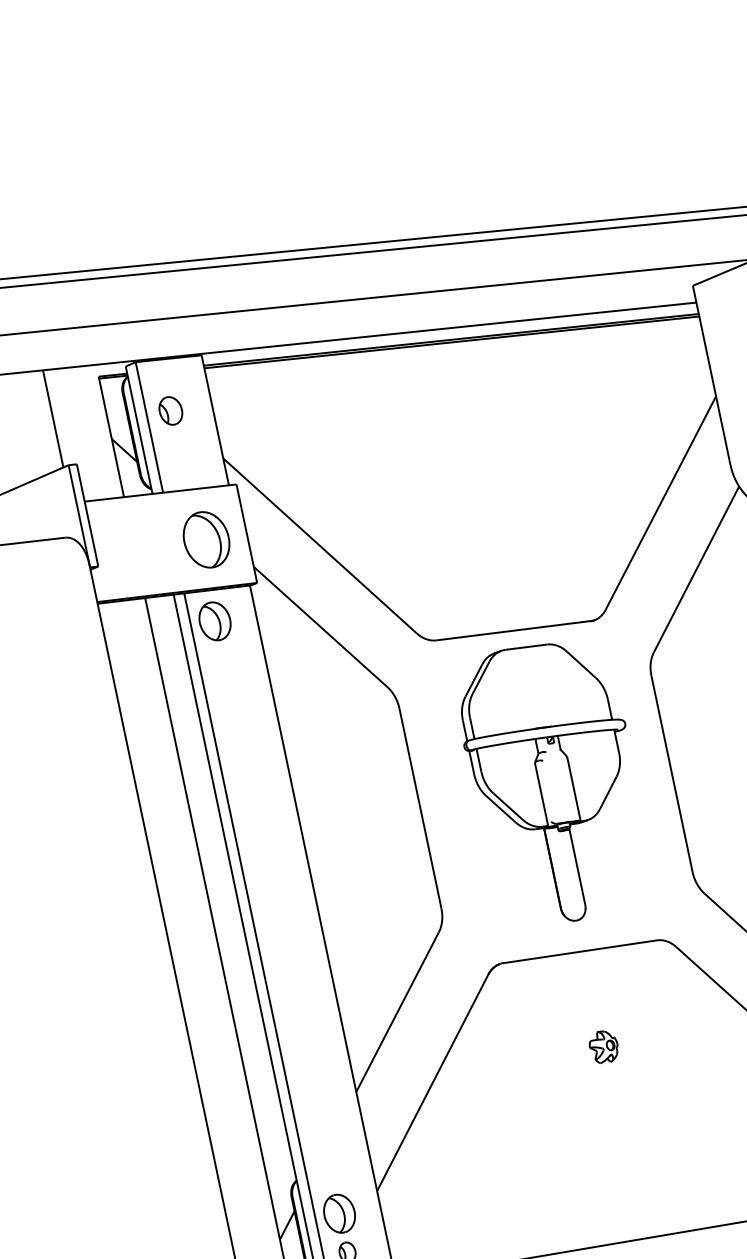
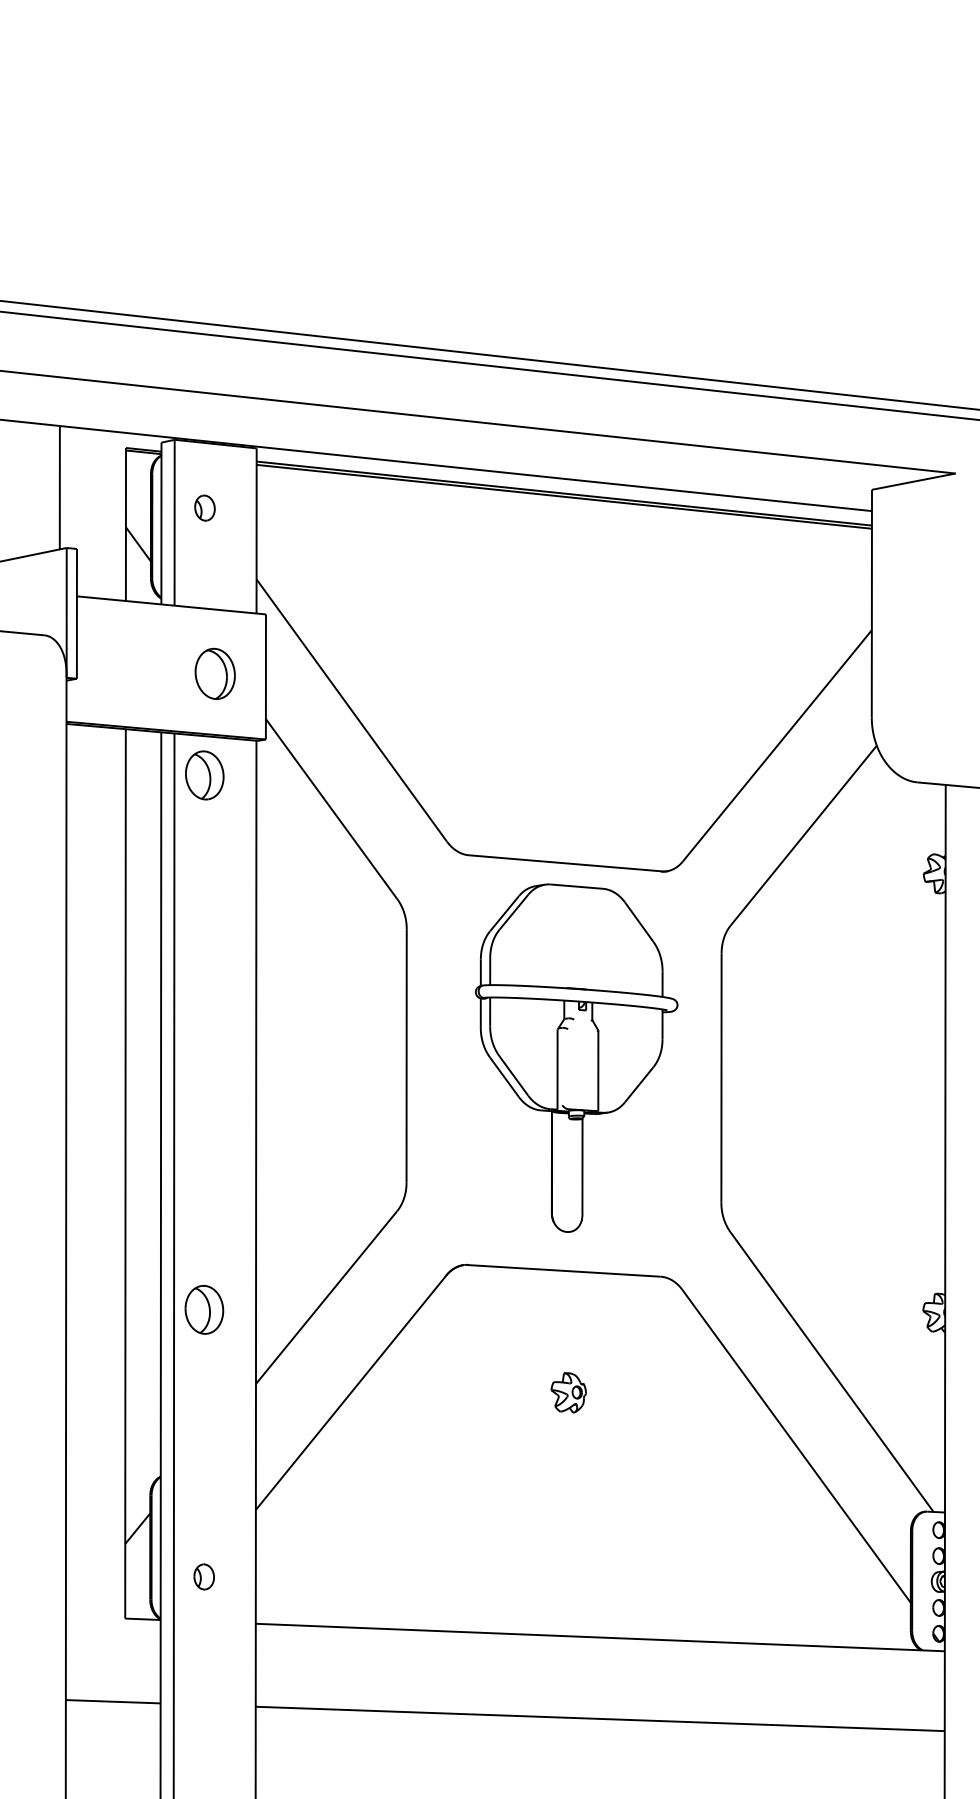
part: (170, 410) -> (204, 507), size x0.71
part: (205, 539) -> (214, 673), size x0.71
part: (339, 1213) -> (204, 1309), moved

